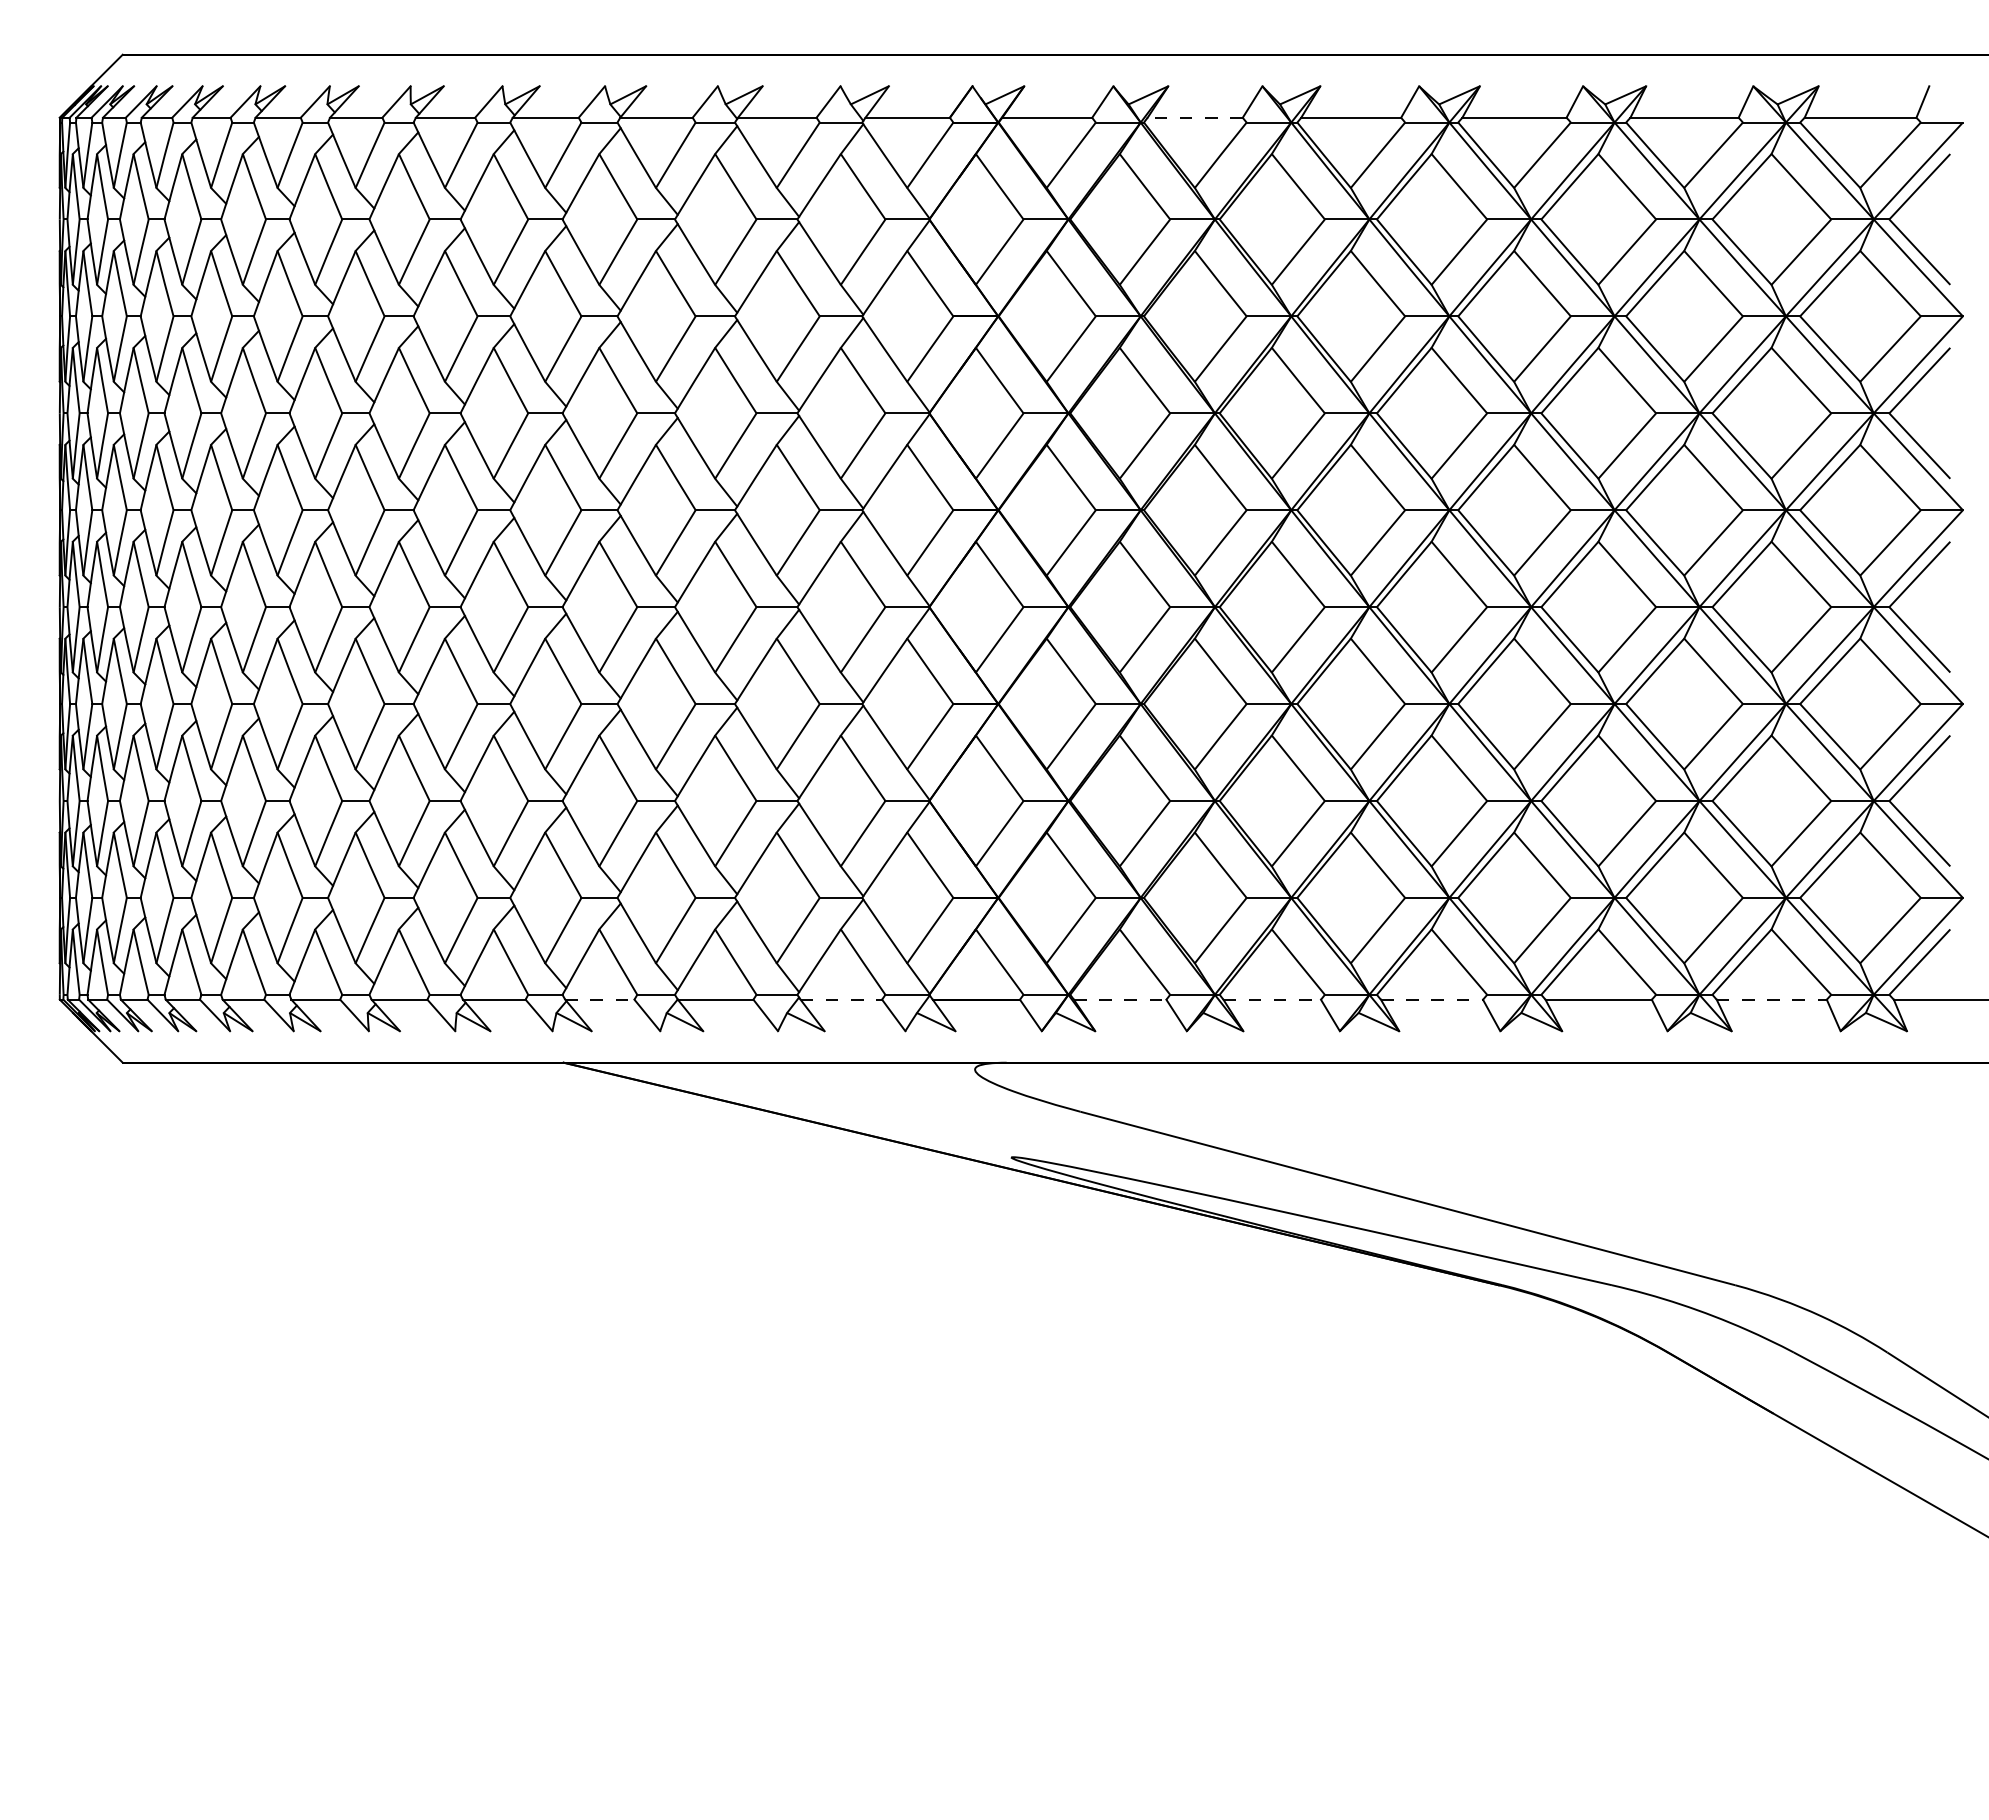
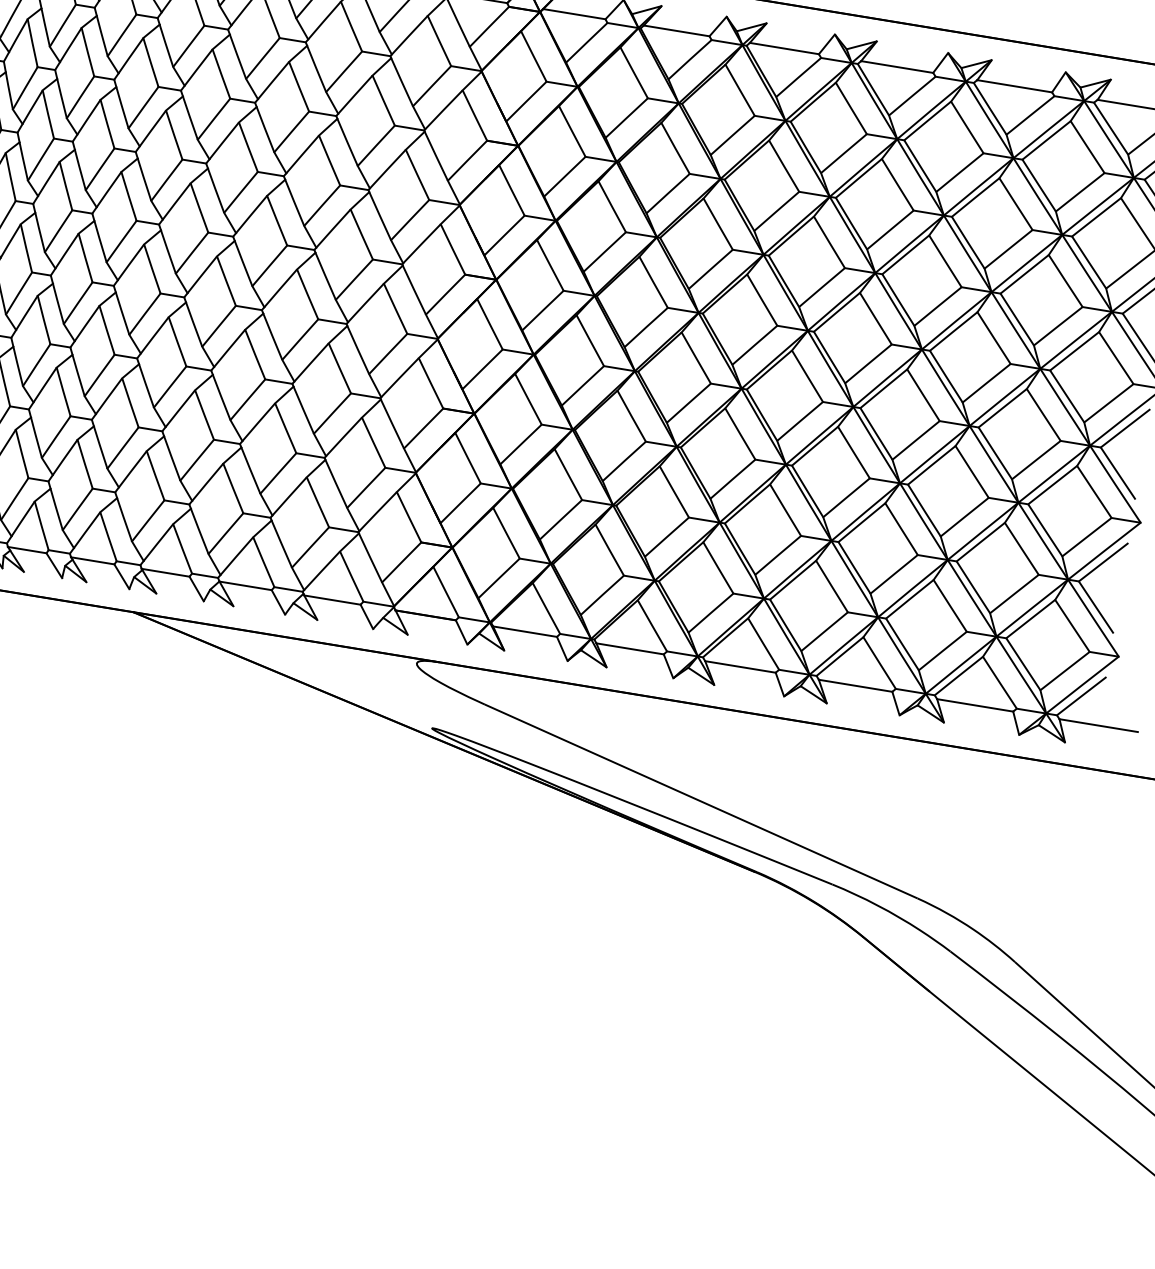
line: (1195, 117) -> (676, 30), dashed -> solid
line: (599, 999) -> (165, 572), dashed -> solid
line: (841, 999) -> (332, 599), dashed -> solid
line: (1120, 999) -> (525, 631), dashed -> solid
line: (1272, 999) -> (630, 648), dashed -> solid
line: (1432, 999) -> (740, 666), dashed -> solid
line: (1772, 999) -> (975, 705), dashed -> solid

